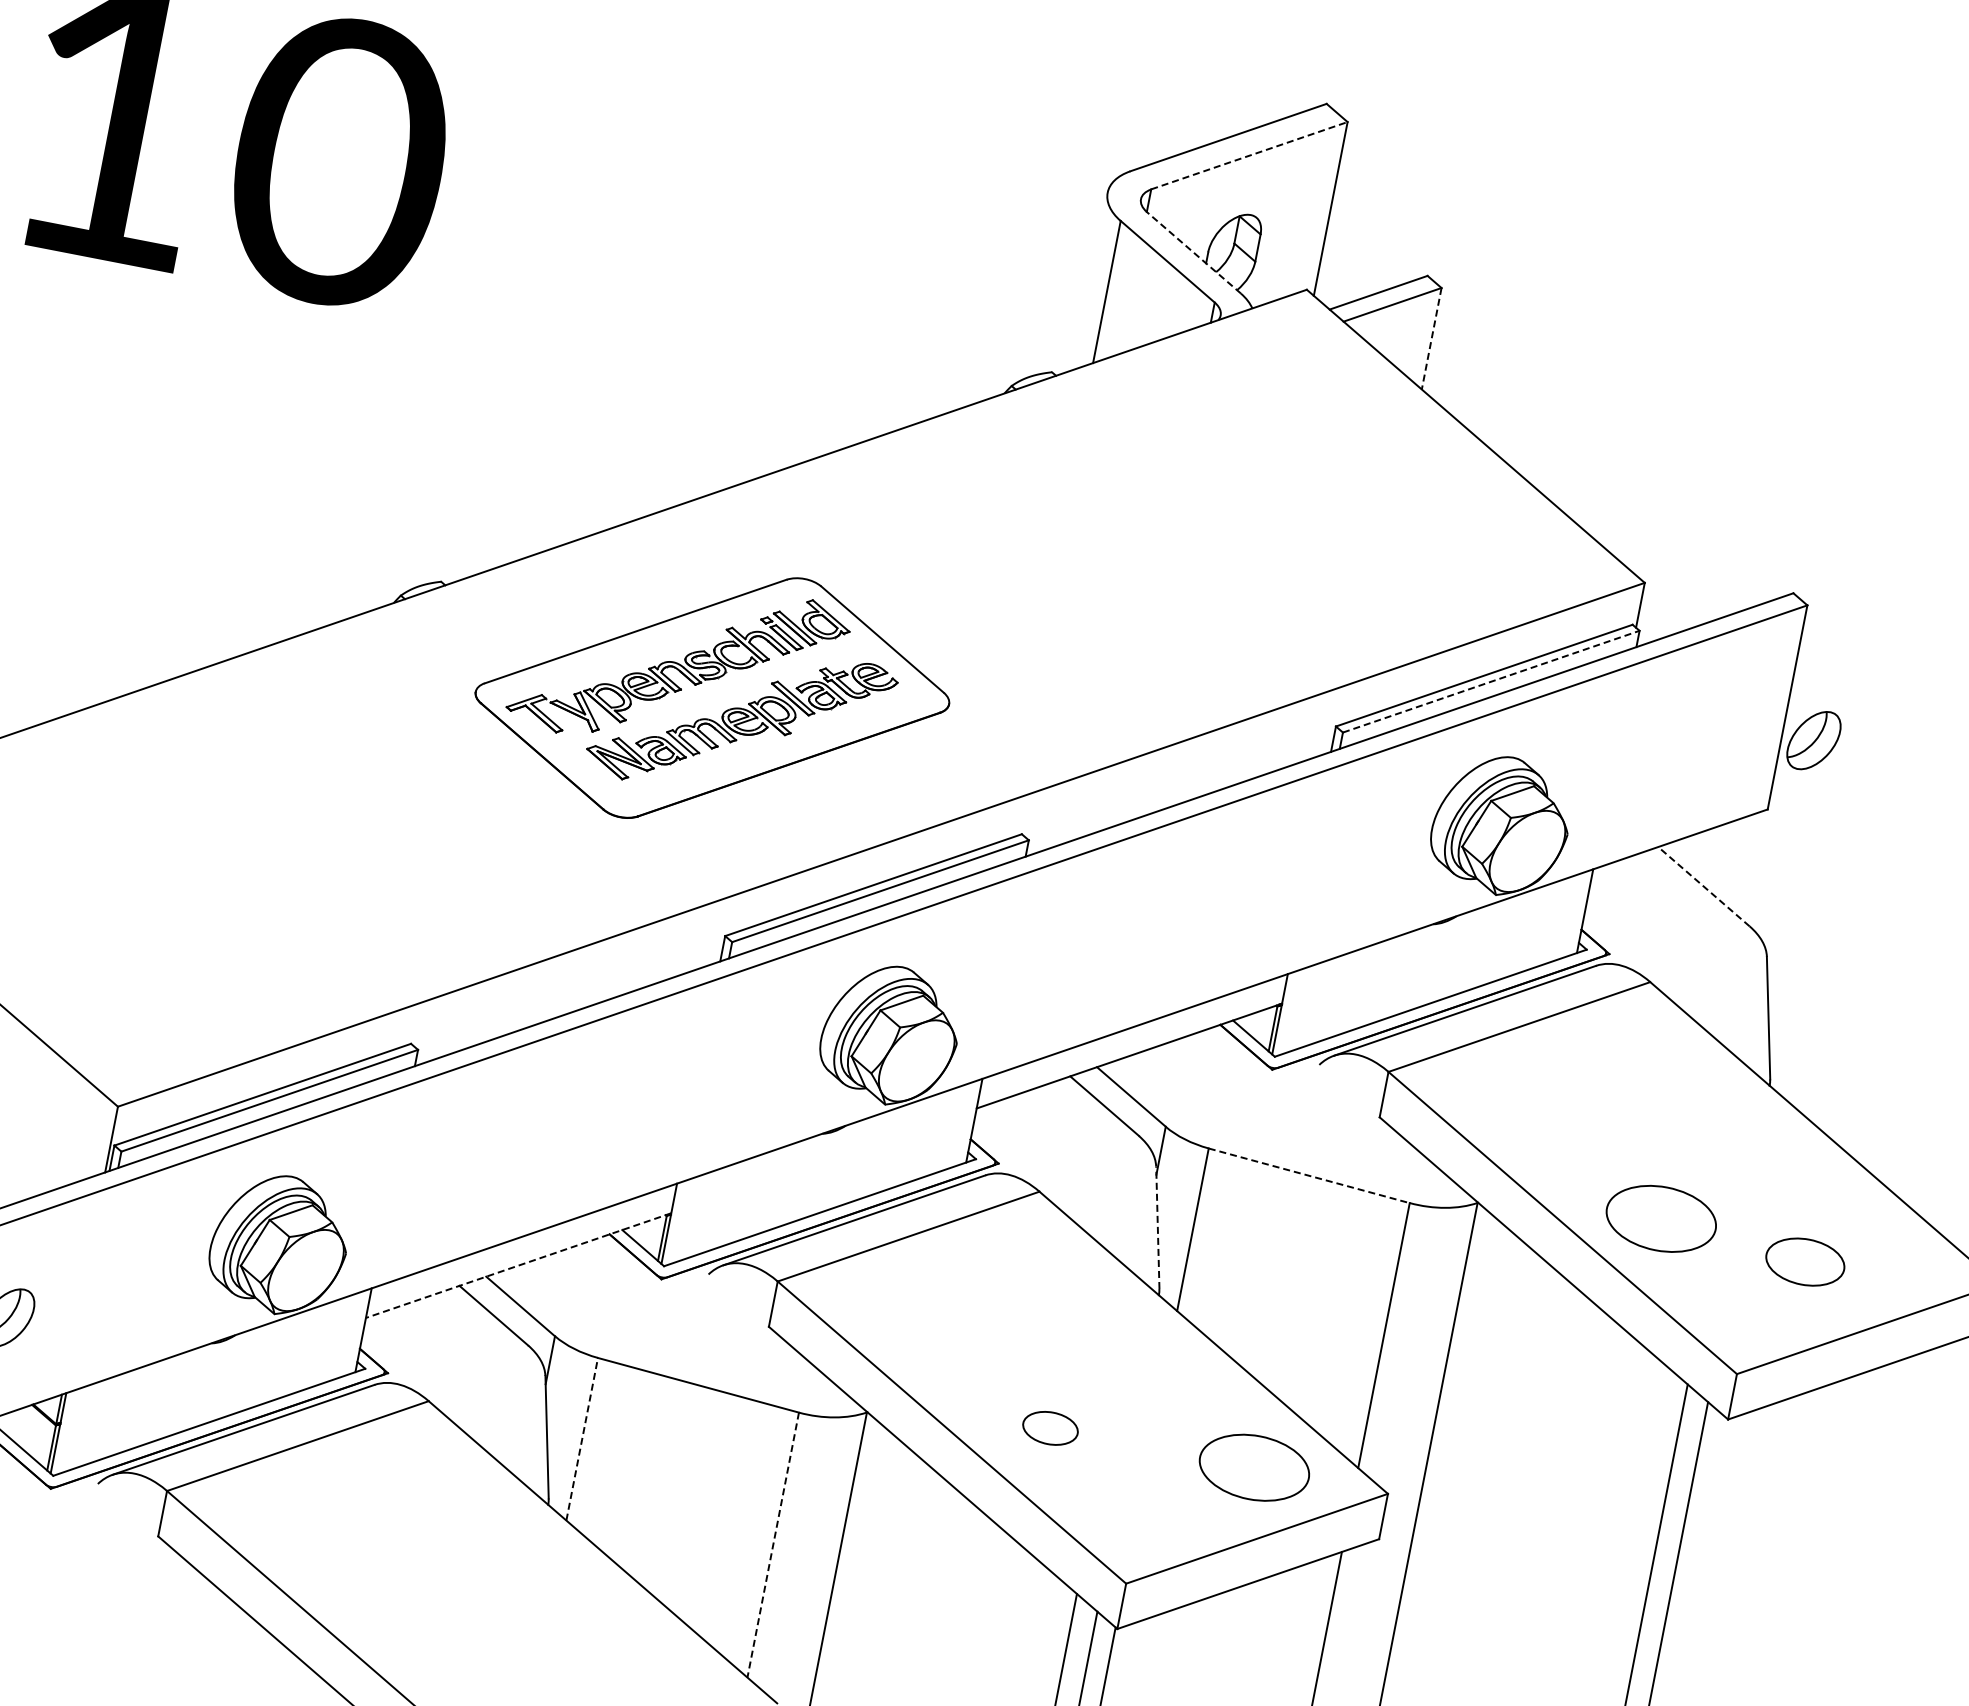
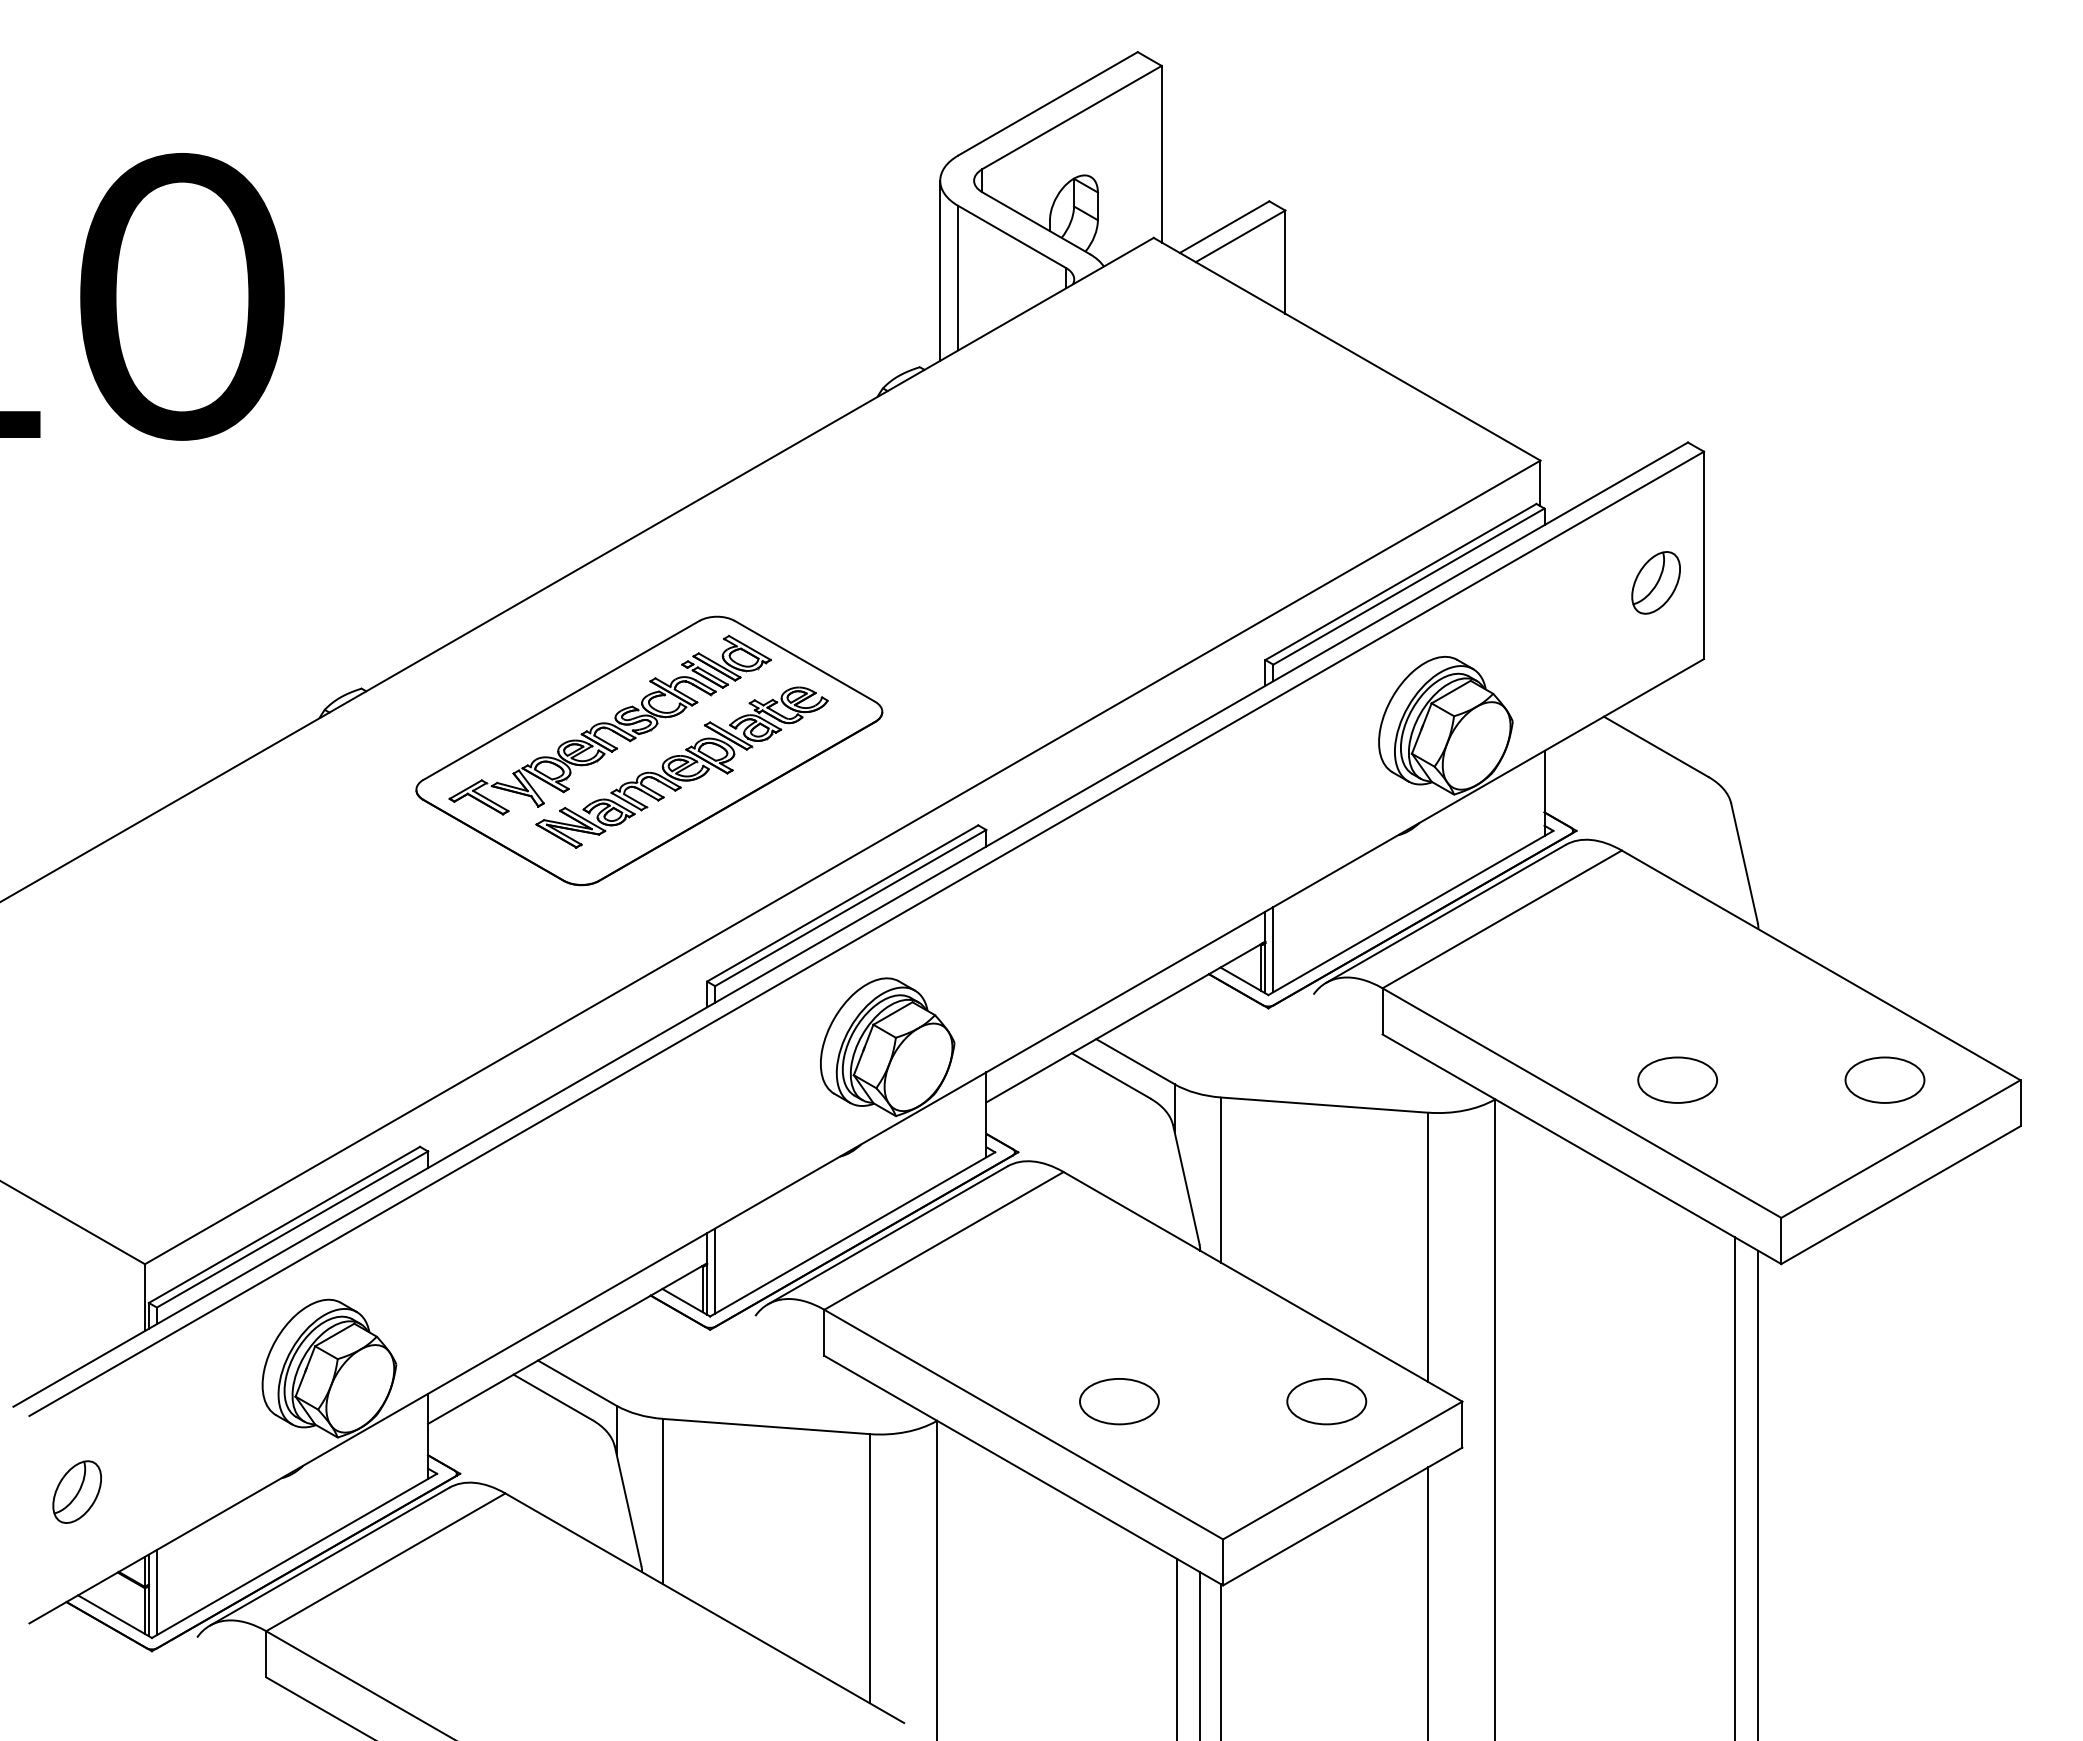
line: (1248, 155) -> (1071, 117), dashed -> solid
line: (1193, 251) -> (1035, 222), dashed -> solid
line: (1090, 281) -> (940, 270), added
line: (1431, 339) -> (1285, 262), dashed -> solid
line: (1491, 681) -> (1409, 586), dashed -> solid
part: (1813, 740) -> (1655, 582), moved
line: (1703, 886) -> (1655, 746), dashed -> solid
line: (1288, 1012) -> (1273, 949), added
line: (1308, 1176) -> (1324, 1105), dashed -> solid
part: (1661, 1218) -> (1677, 1079), size x0.71
line: (678, 1221) -> (715, 1270), added
line: (1158, 1227) -> (1186, 1184), dashed -> solid
part: (1804, 1261) -> (1884, 1079), moved
line: (518, 1265) -> (567, 1343), dashed -> solid
part: (1050, 1428) -> (1119, 1401), size x1.43
line: (66, 1431) -> (156, 1592), added
line: (581, 1439) -> (662, 1501), dashed -> solid
part: (1254, 1467) -> (1326, 1401), size x0.71
line: (773, 1544) -> (870, 1568), dashed -> solid

